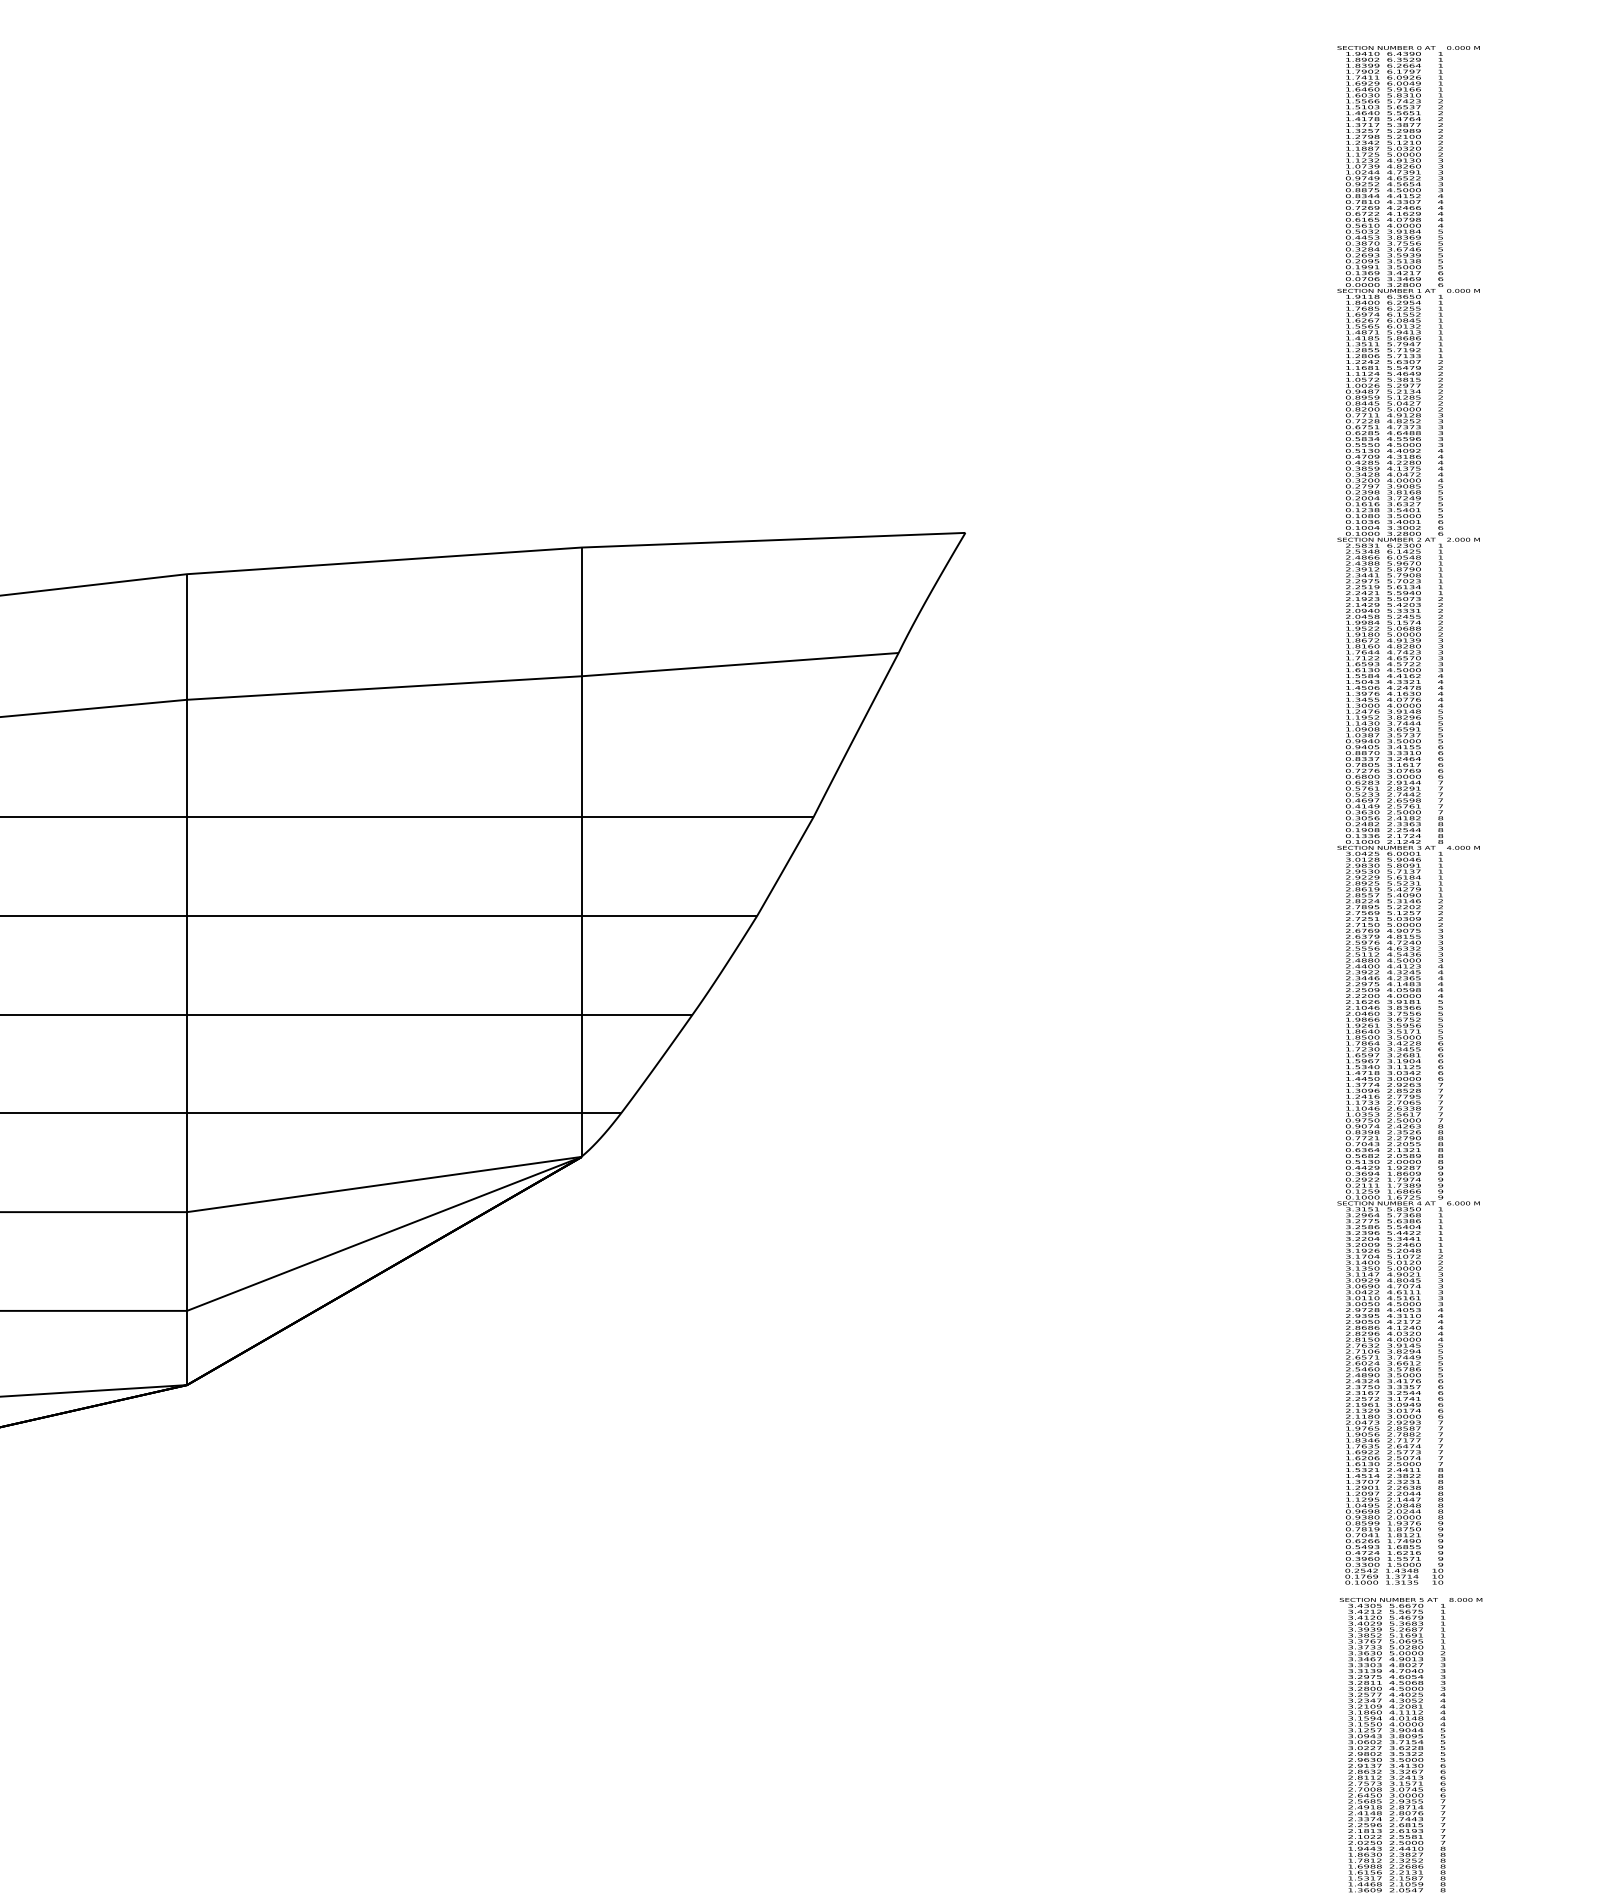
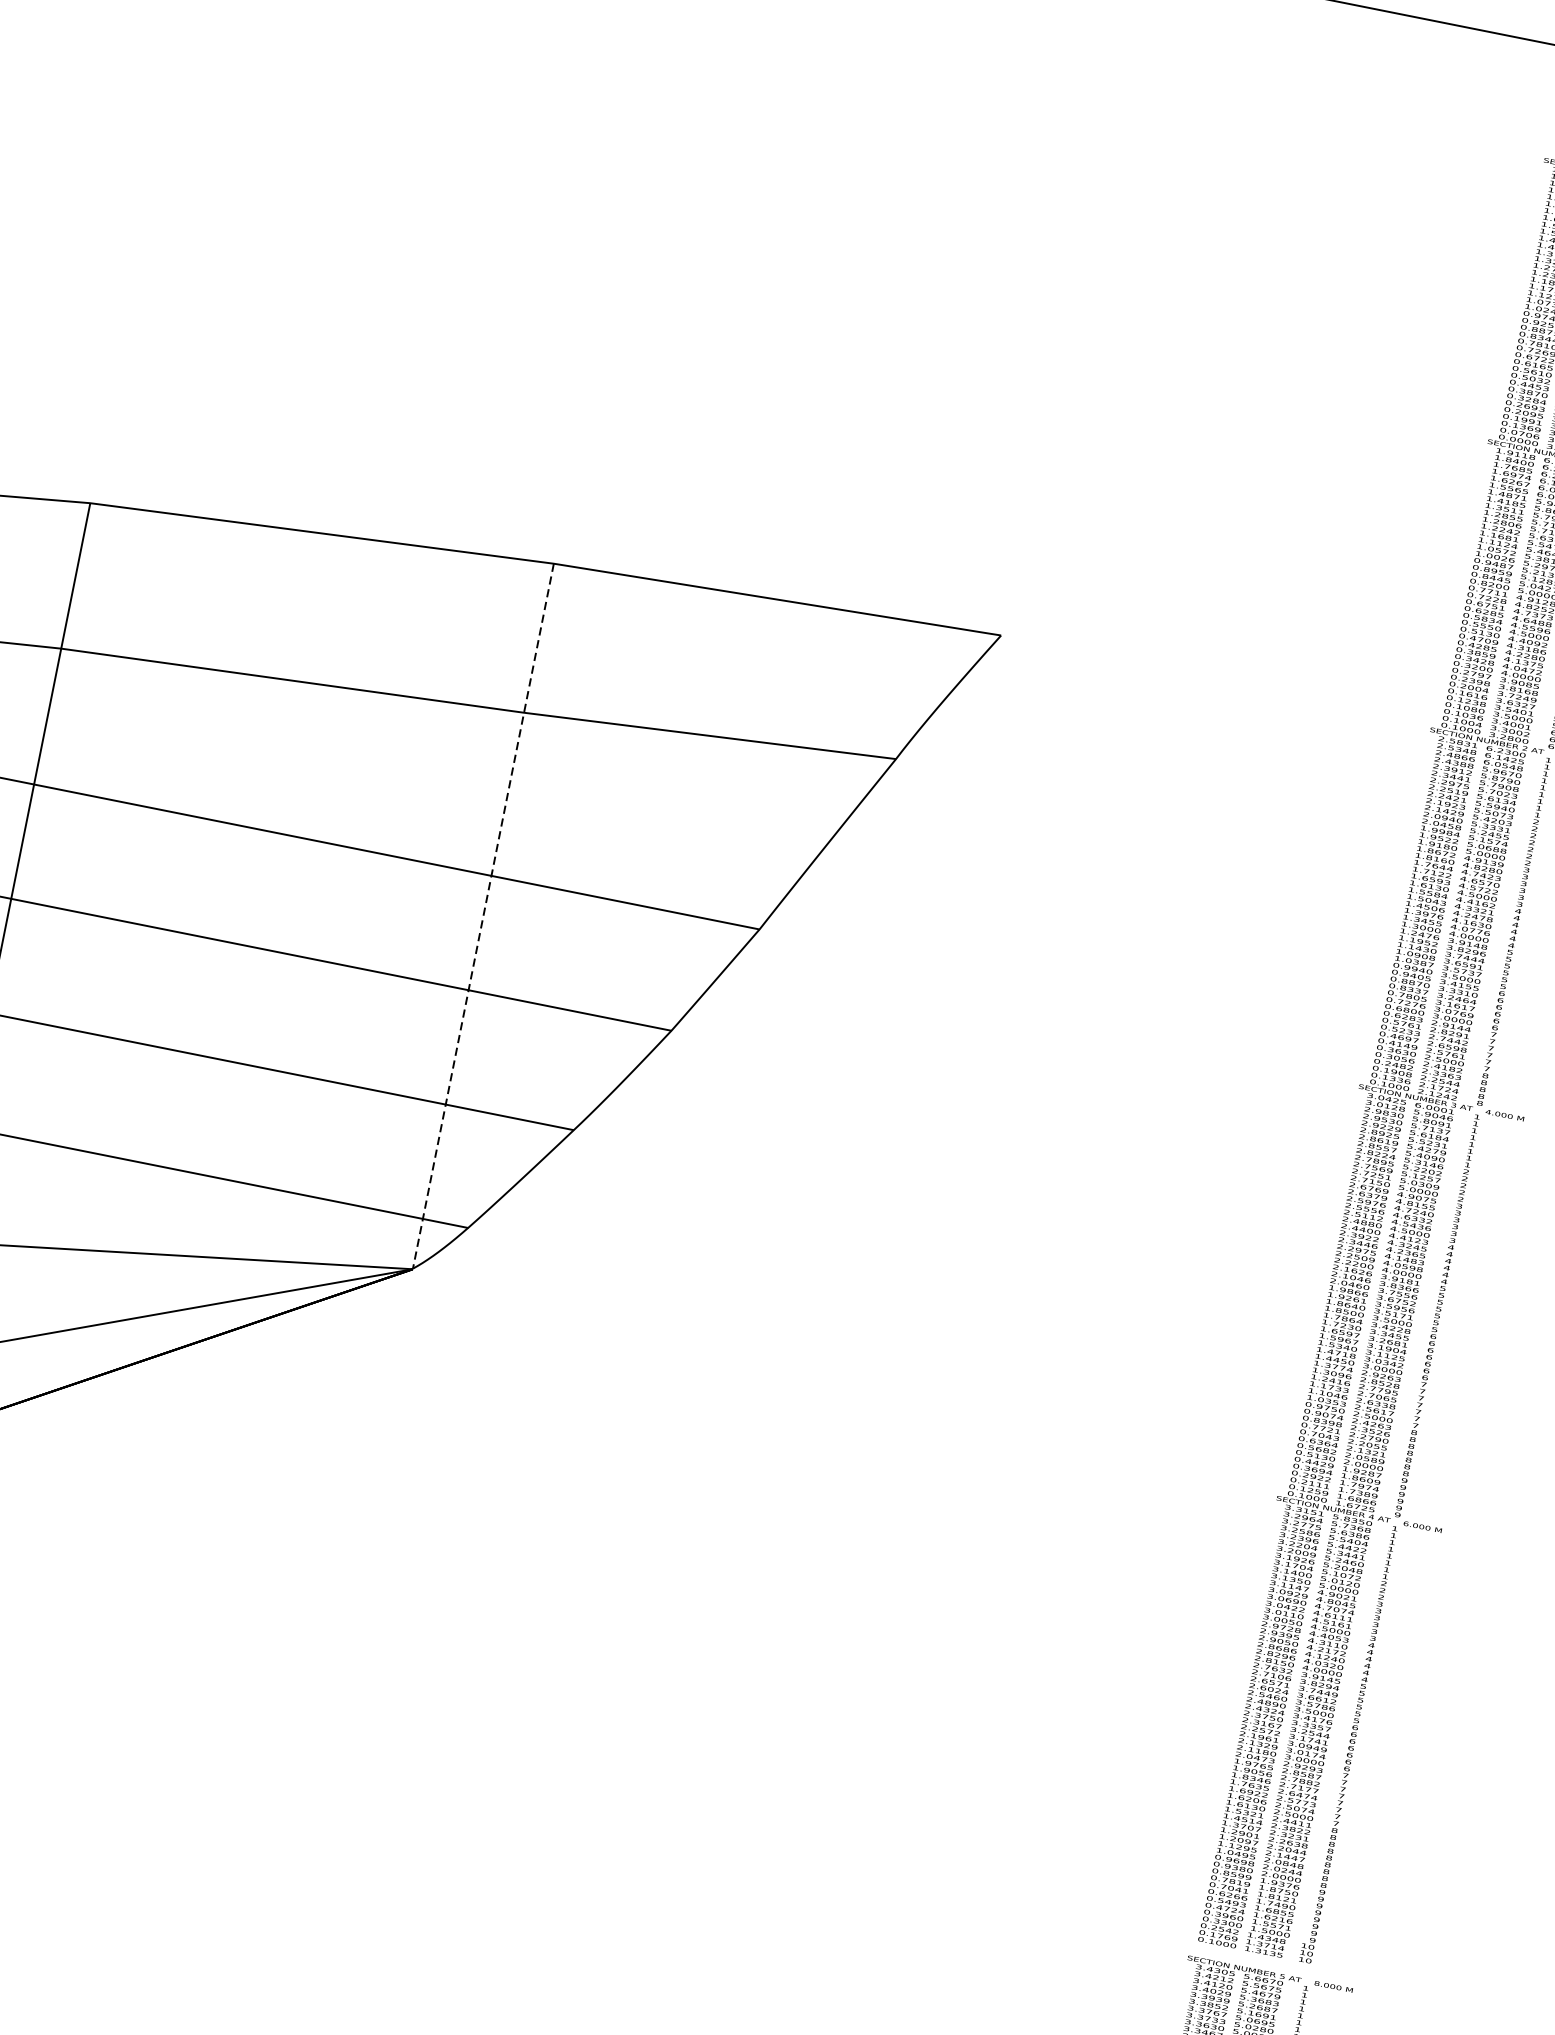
line: (582, 852) -> (483, 916), solid -> dashed

